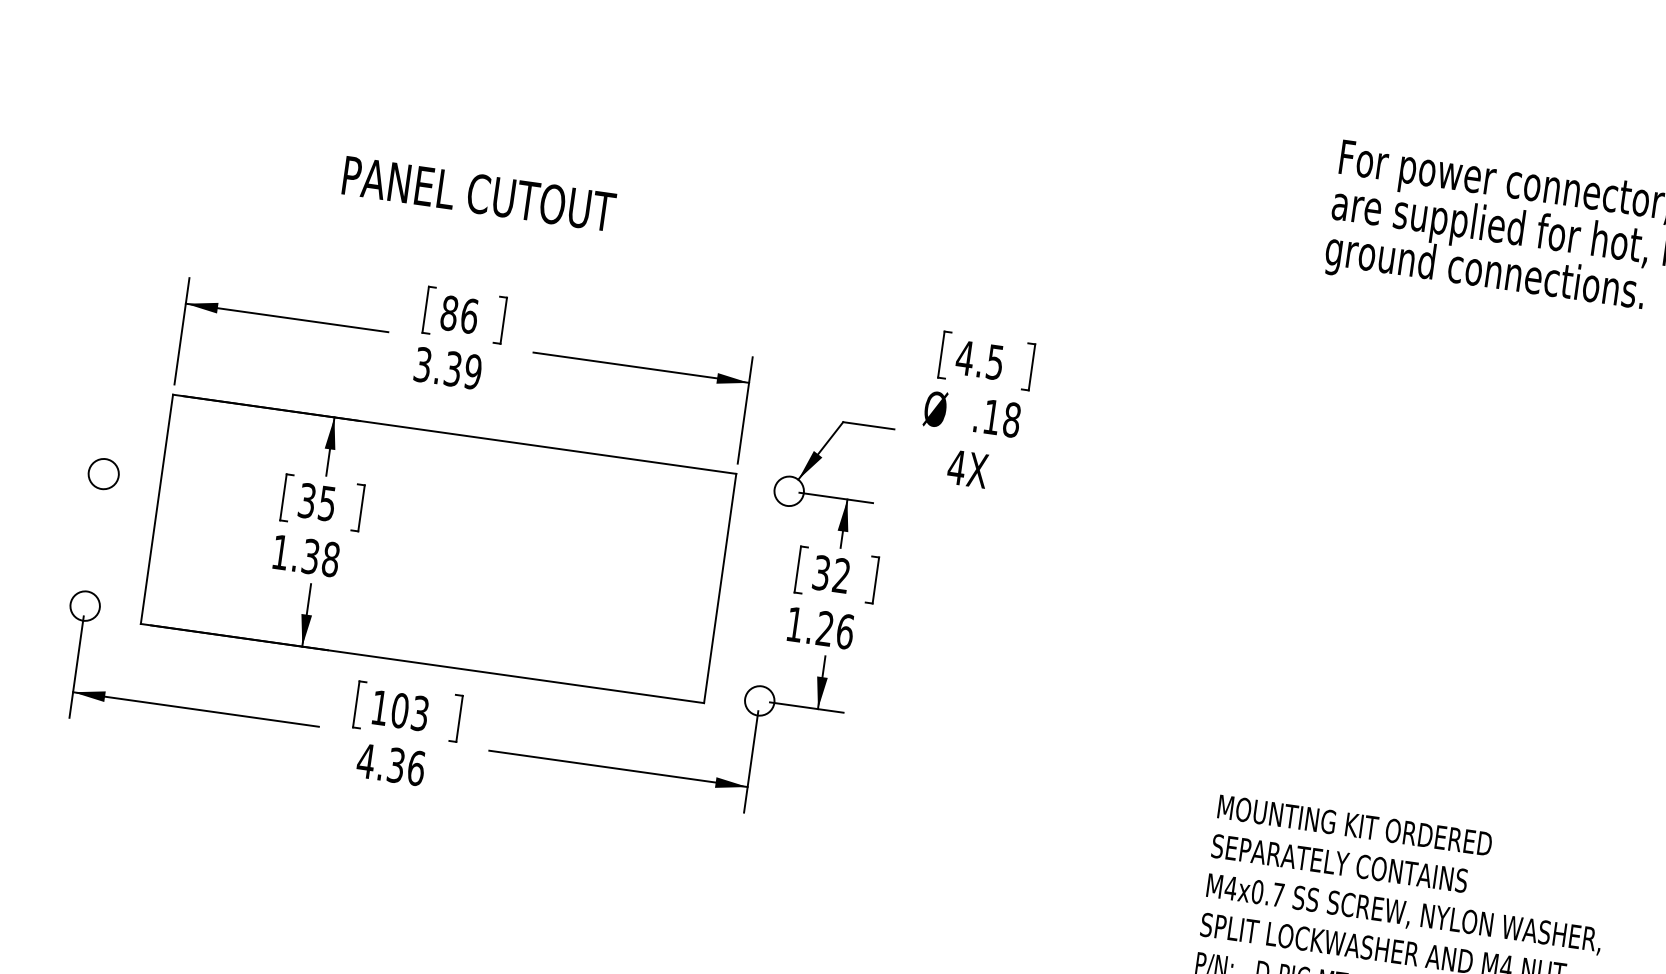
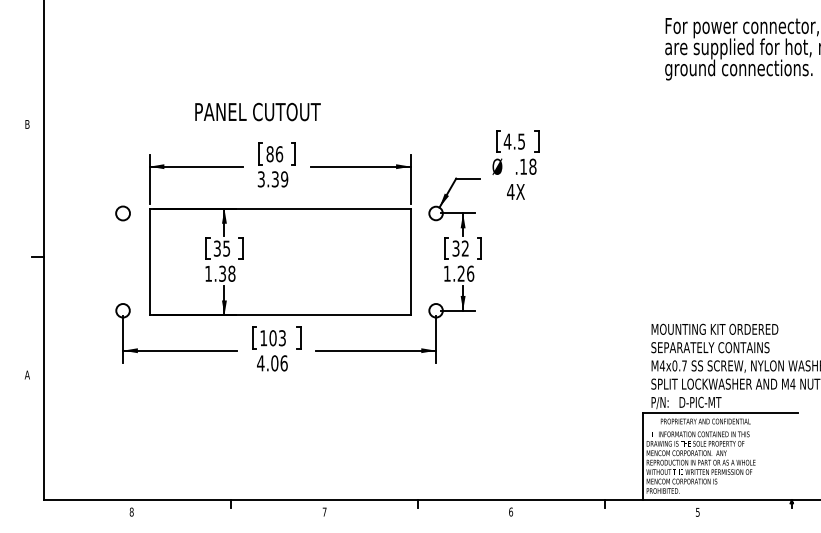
text: (478, 192) -> (257, 111), moved
circle: (102, 473) -> (122, 213), moved
text: (395, 765) -> (274, 363), 4.36 -> 4.06

